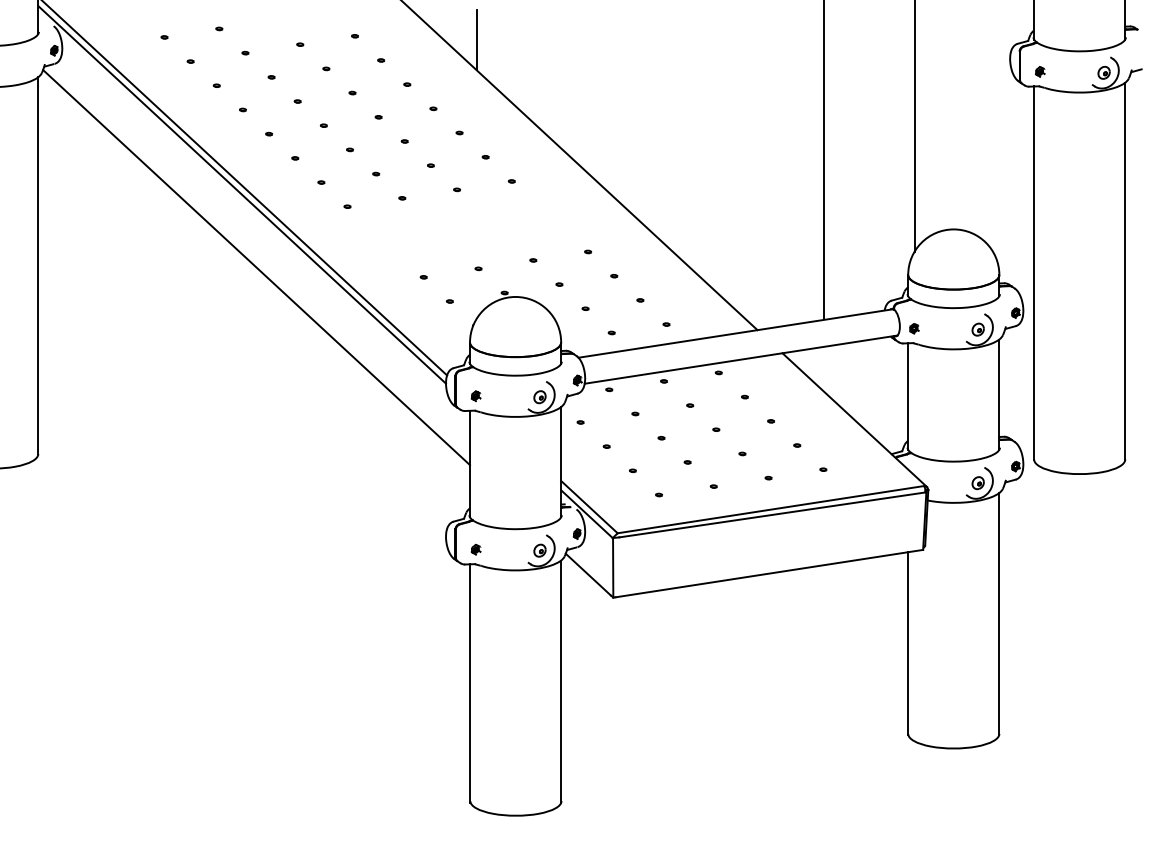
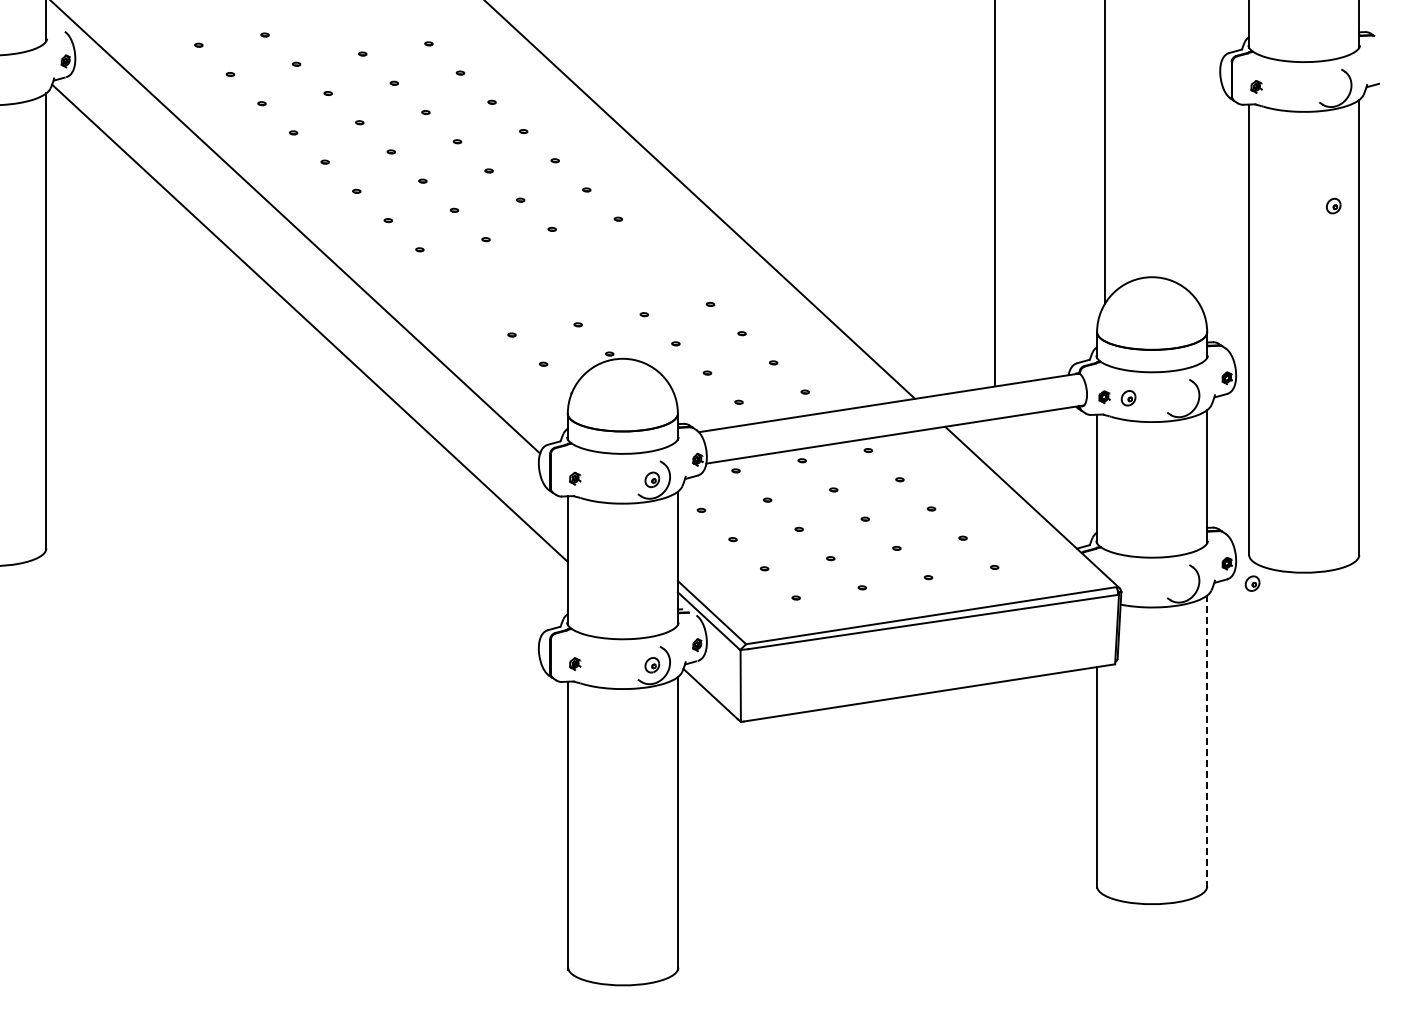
line: (476, 39) -> (575, 47), removed
part: (1103, 72) -> (1333, 205), moved
line: (242, 194) -> (292, 235), removed
part: (978, 329) -> (1128, 398), moved
part: (978, 483) -> (1252, 583), moved
line: (999, 613) -> (1207, 741), solid -> dashed

